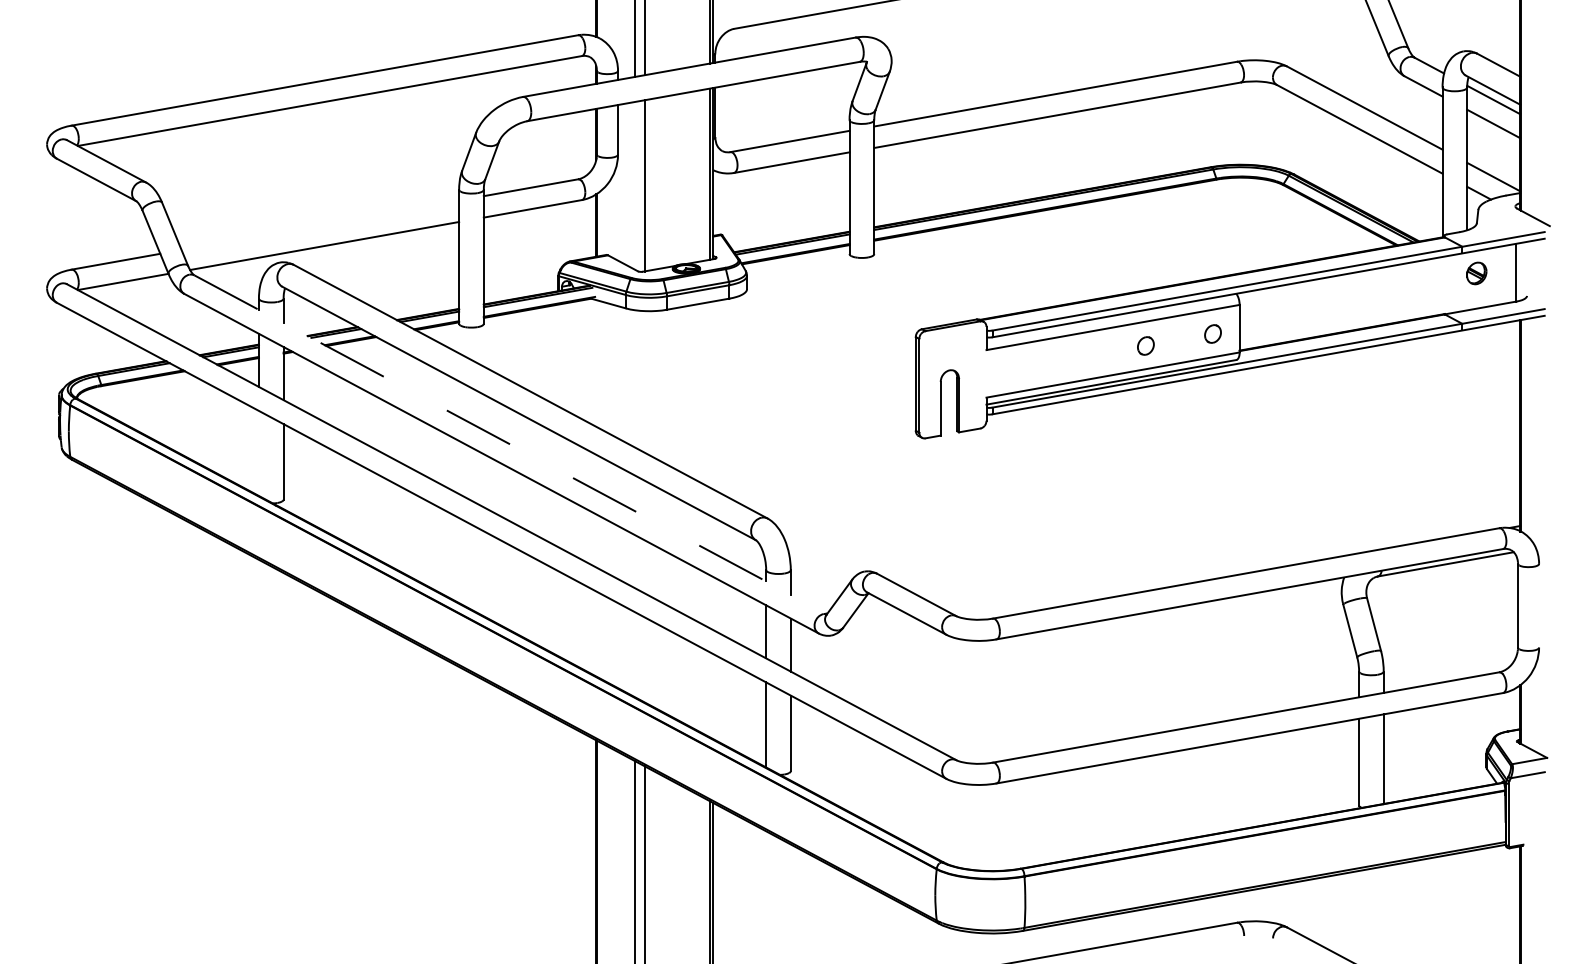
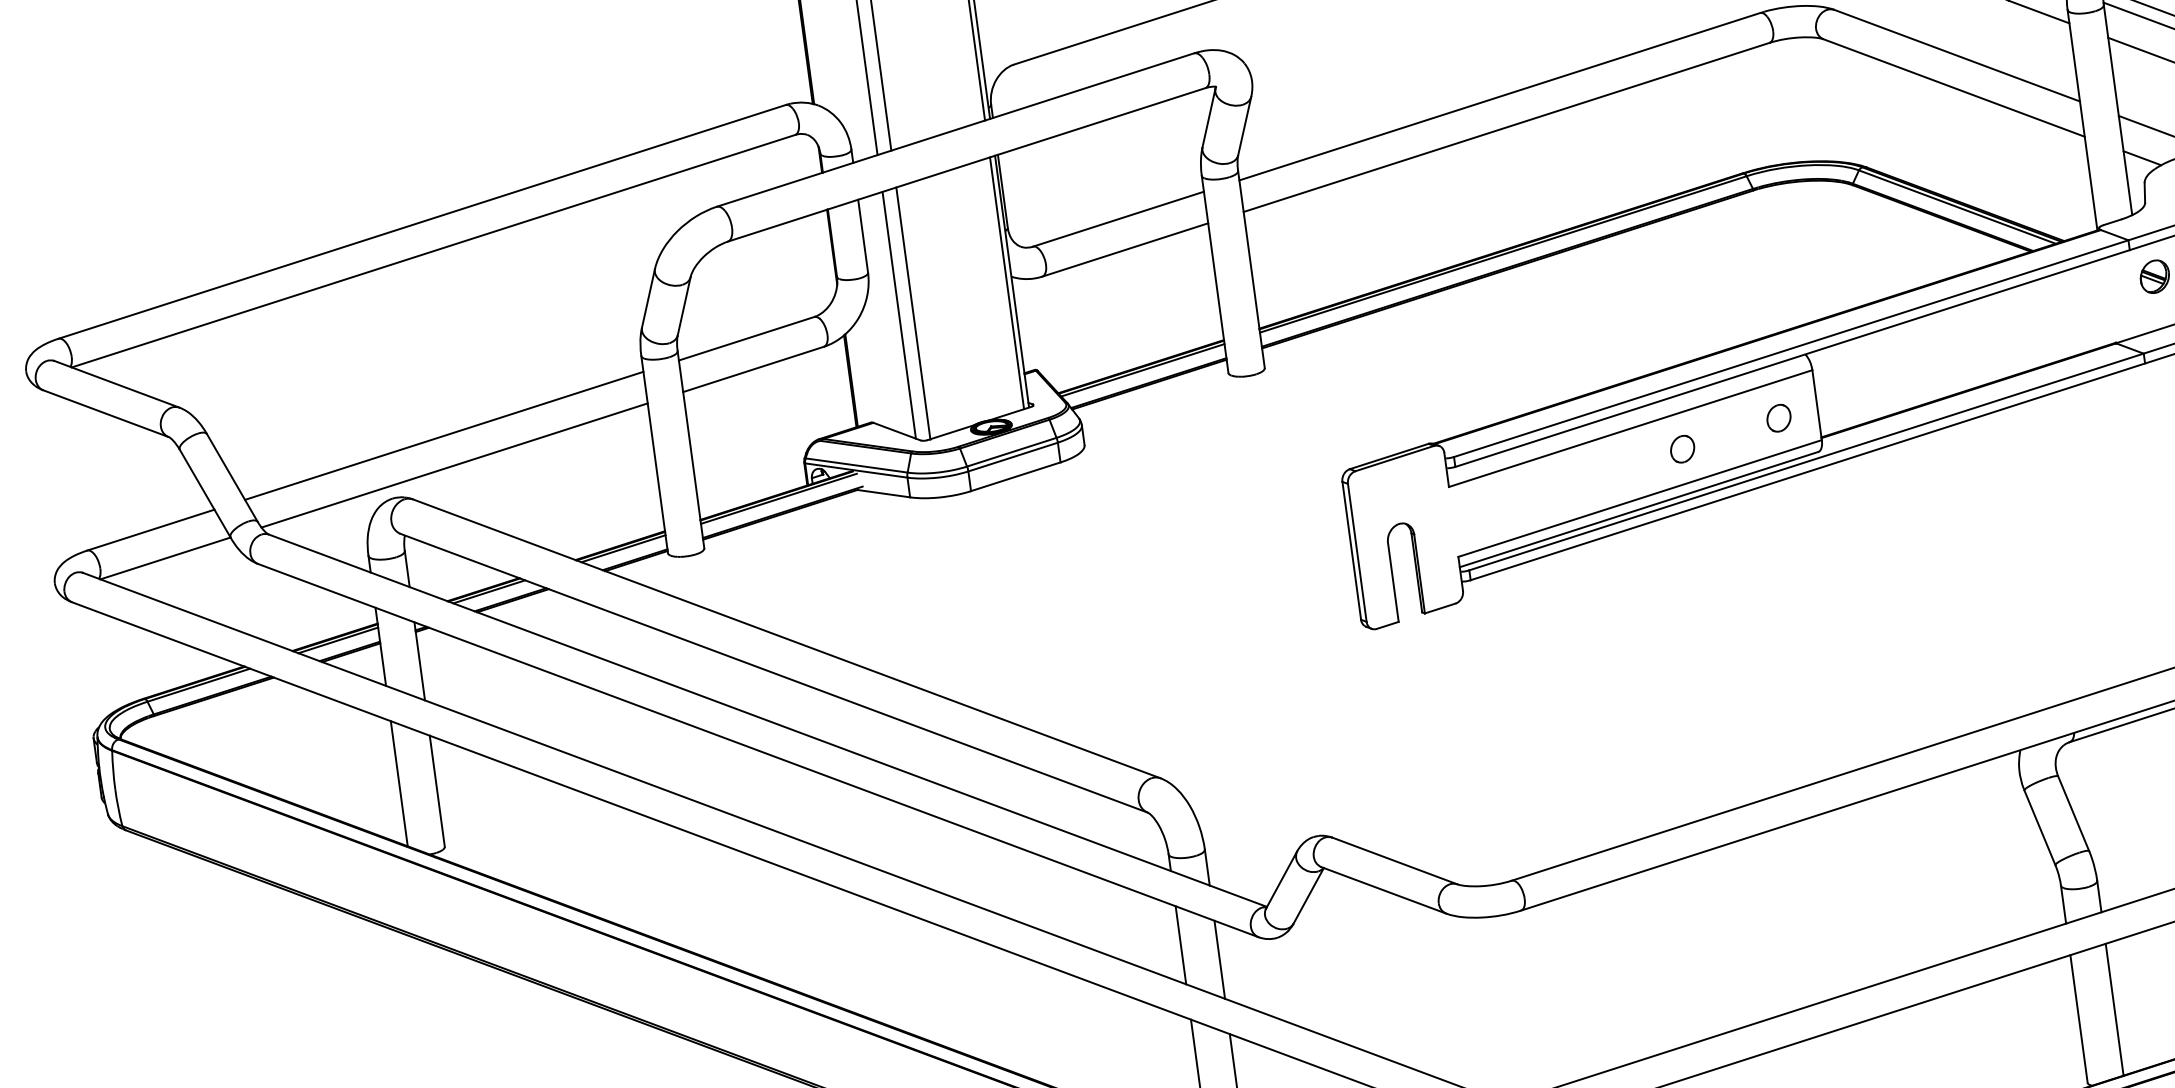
line: (635, 185) -> (899, 314), added
line: (320, 225) -> (444, 436), added
line: (510, 444) -> (767, 720), dashed -> solid
line: (258, 452) -> (398, 782), added

